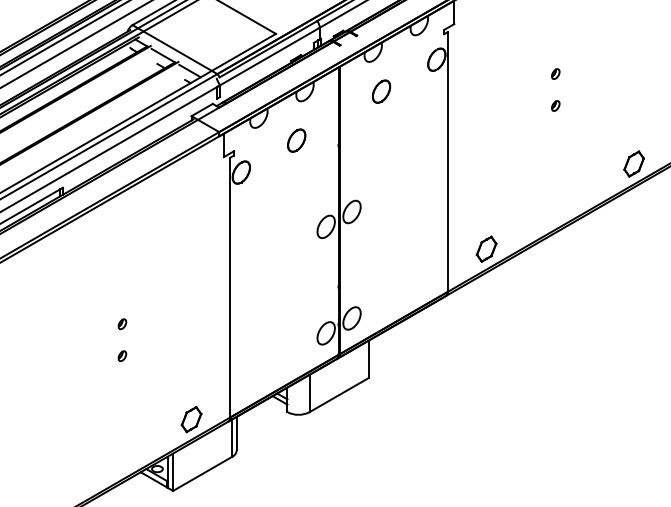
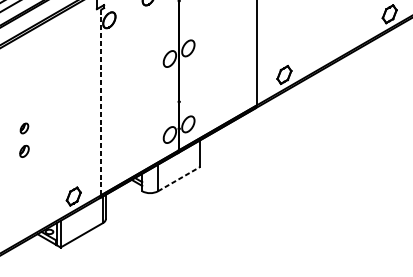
line: (230, 287) -> (101, 102), solid -> dashed
part: (122, 324) -> (24, 128), size x1.4
part: (122, 355) -> (24, 150), size x1.6
line: (339, 394) -> (179, 178), solid -> dashed

